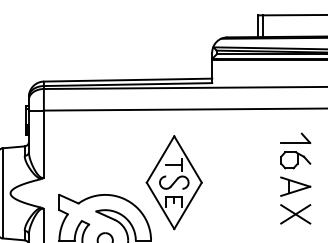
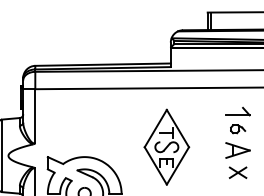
part: (295, 160) -> (237, 129), size x0.6
part: (173, 182) -> (166, 147), moved
part: (295, 214) -> (237, 172), size x0.7

